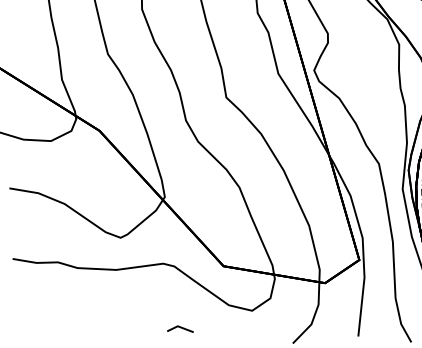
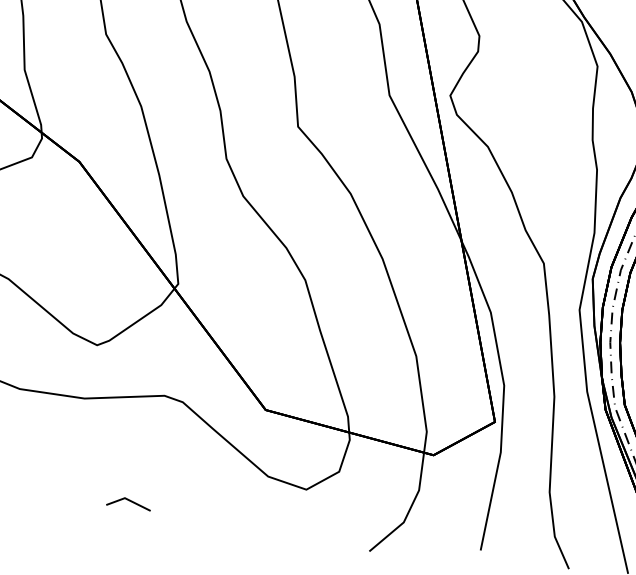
line: (180, 328) -> (129, 502), moved

